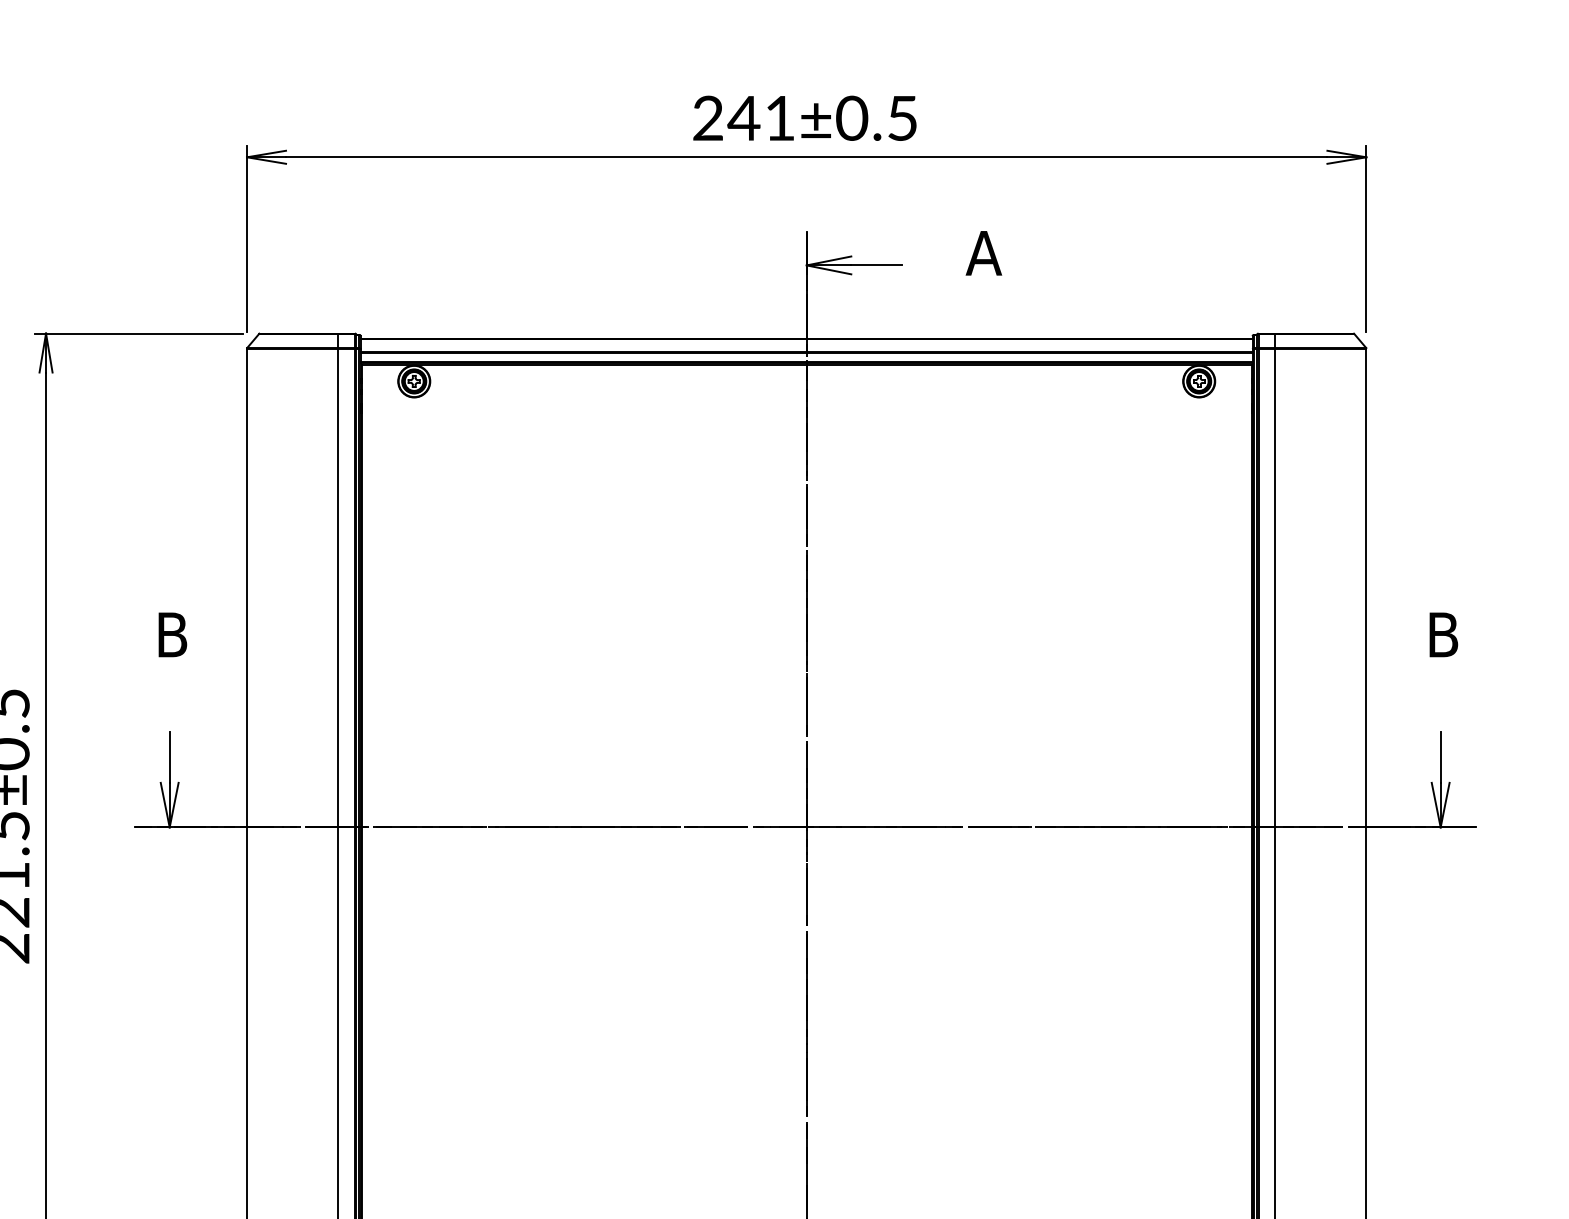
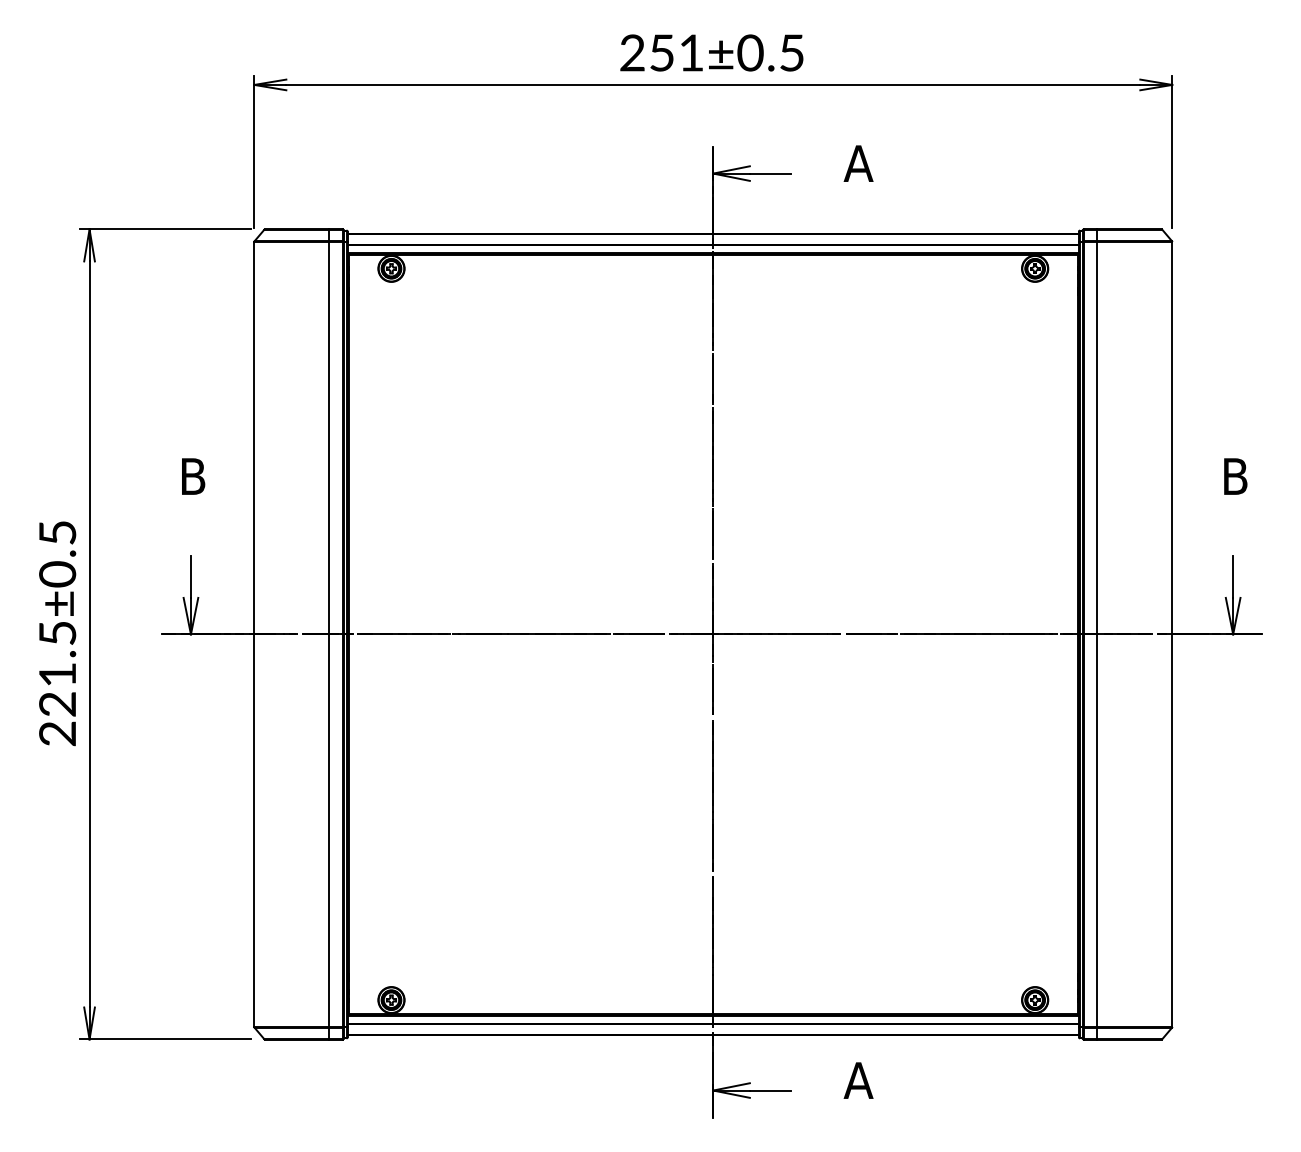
text: (743, 117) -> (661, 52), 241±0.5 -> 251±0.5

